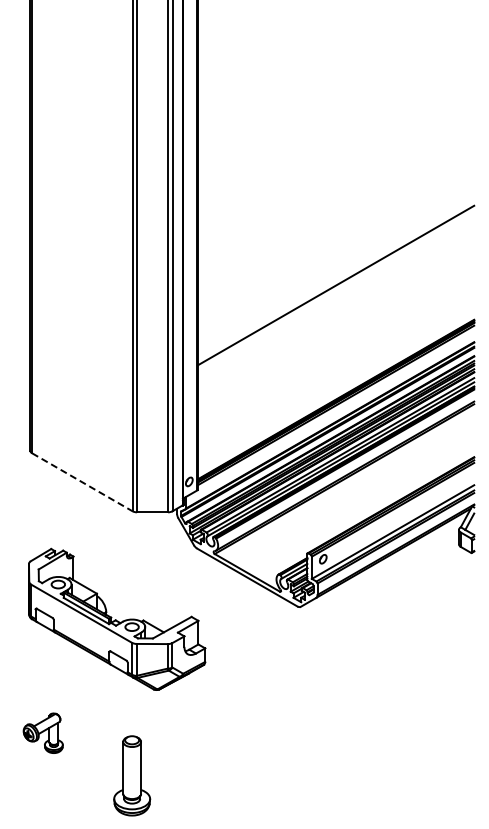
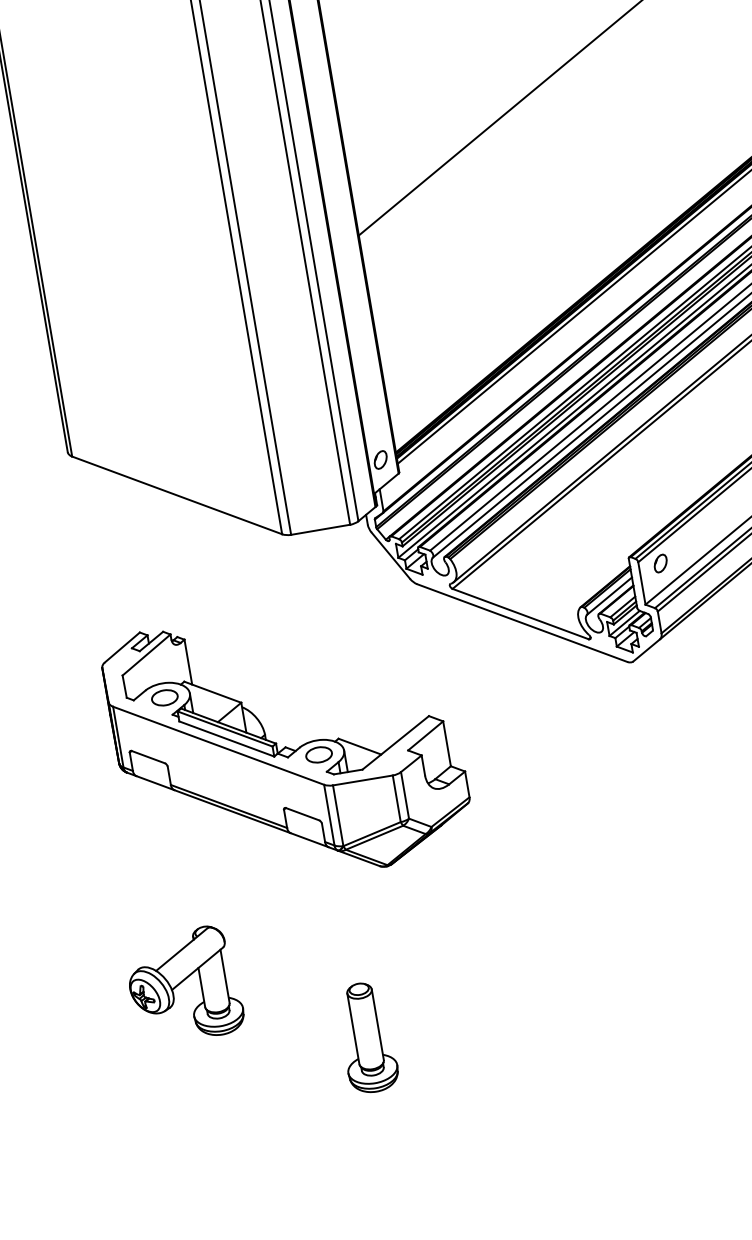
line: (82, 482) -> (177, 495), dashed -> solid
part: (43, 733) -> (185, 986), size x1.43
part: (131, 775) -> (366, 1037), size x0.71

